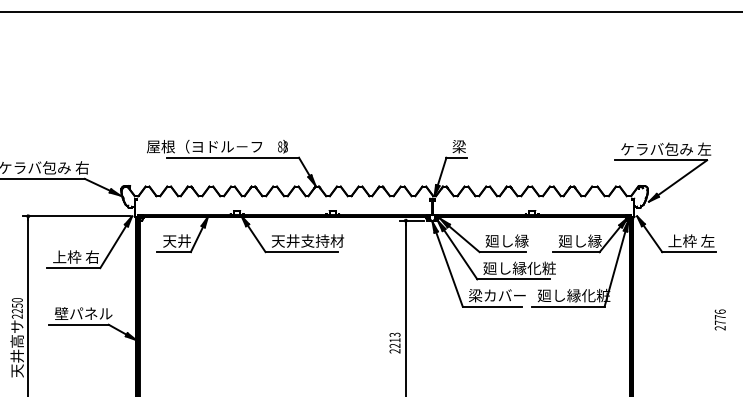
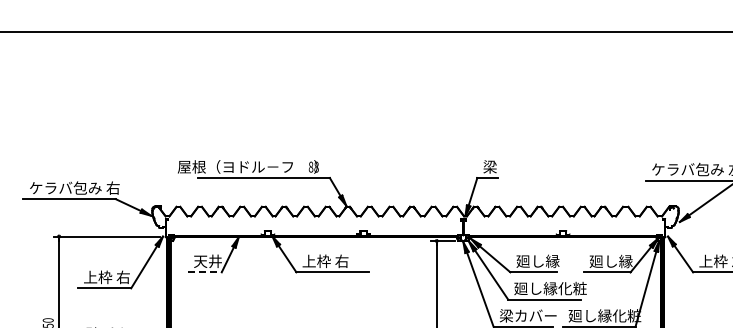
text: (307, 240) -> (338, 260), 天井支持材 -> 上枠 右
line: (173, 252) -> (204, 272), solid -> dashed

